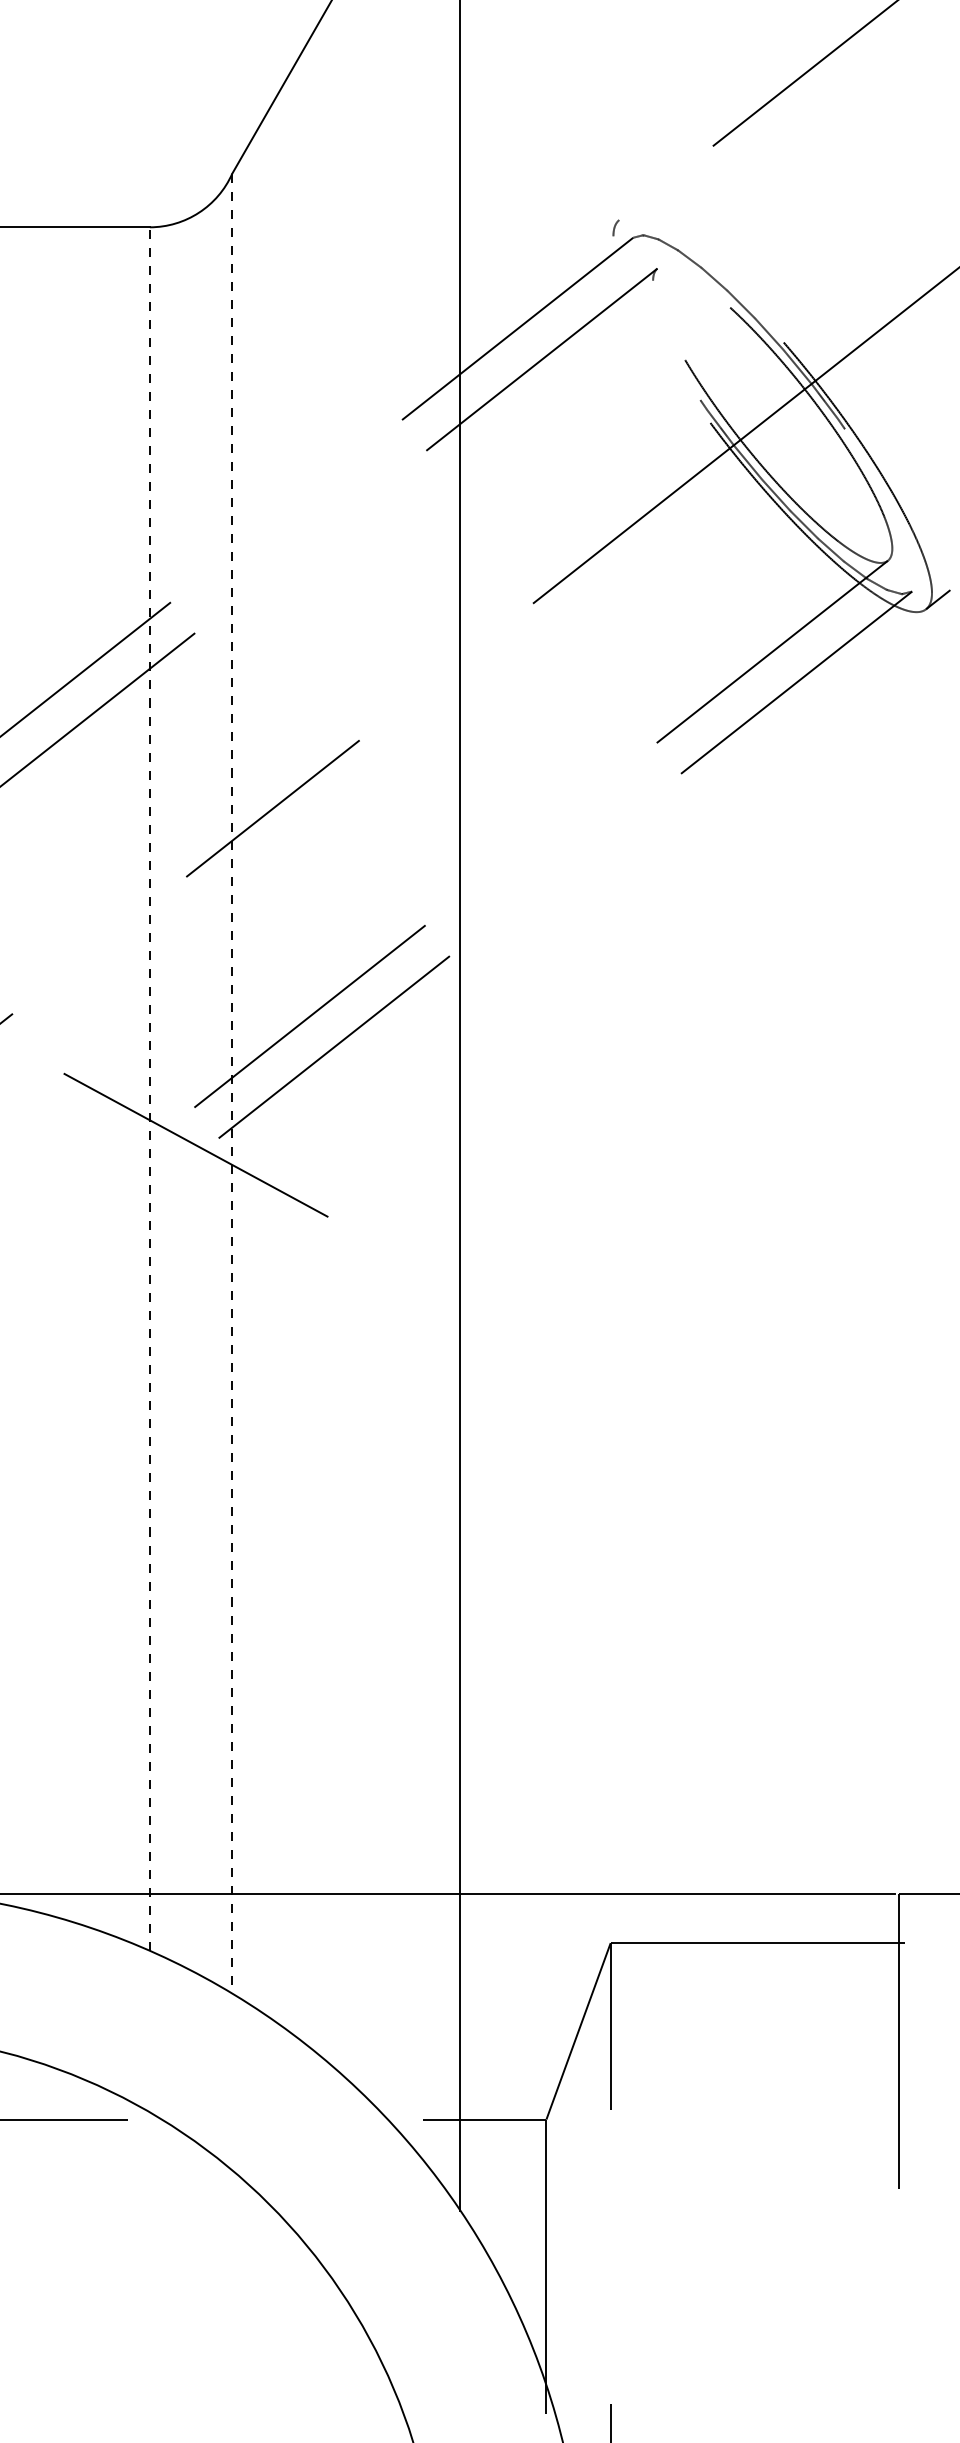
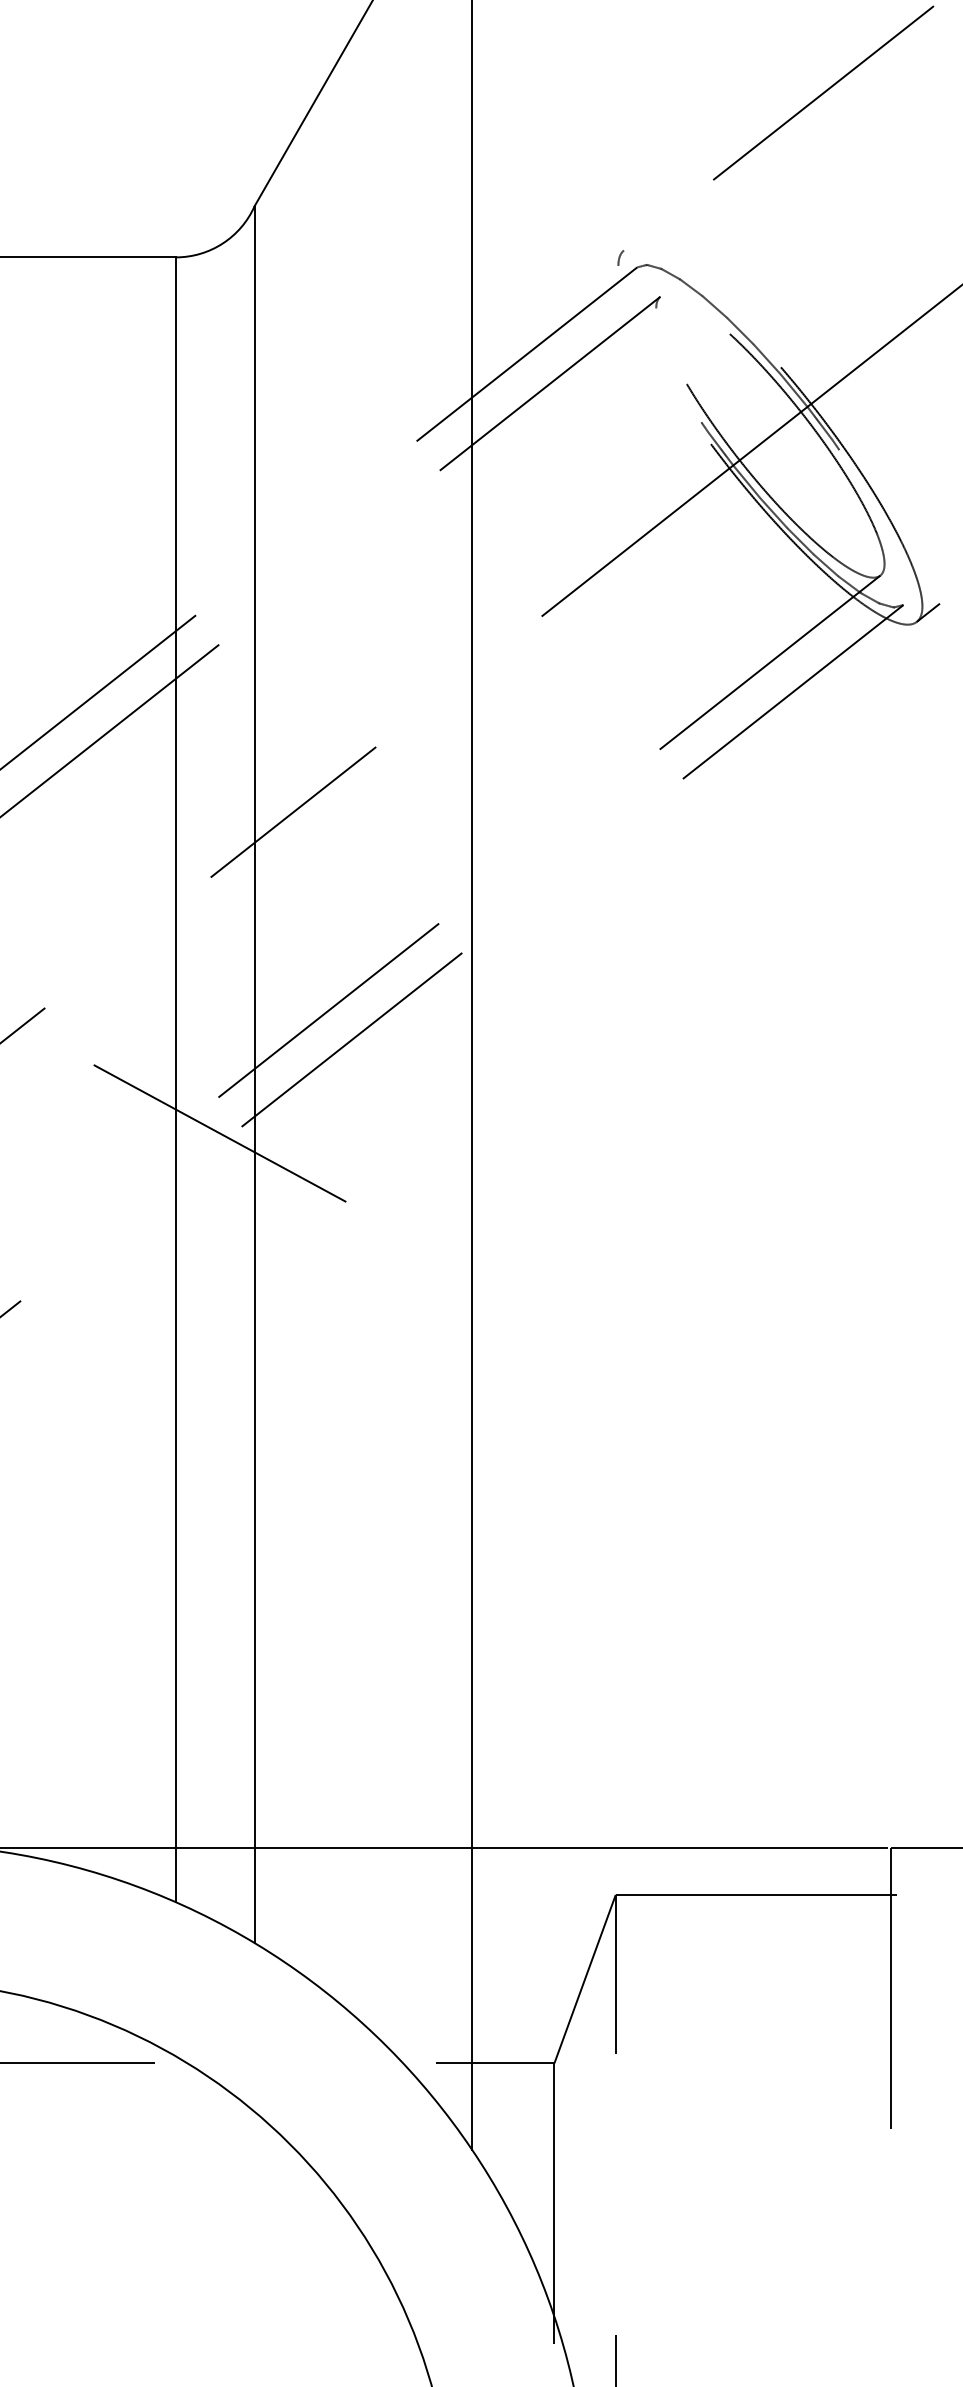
line: (232, 1084) -> (254, 1075), dashed -> solid
line: (149, 1088) -> (175, 1079), dashed -> solid

